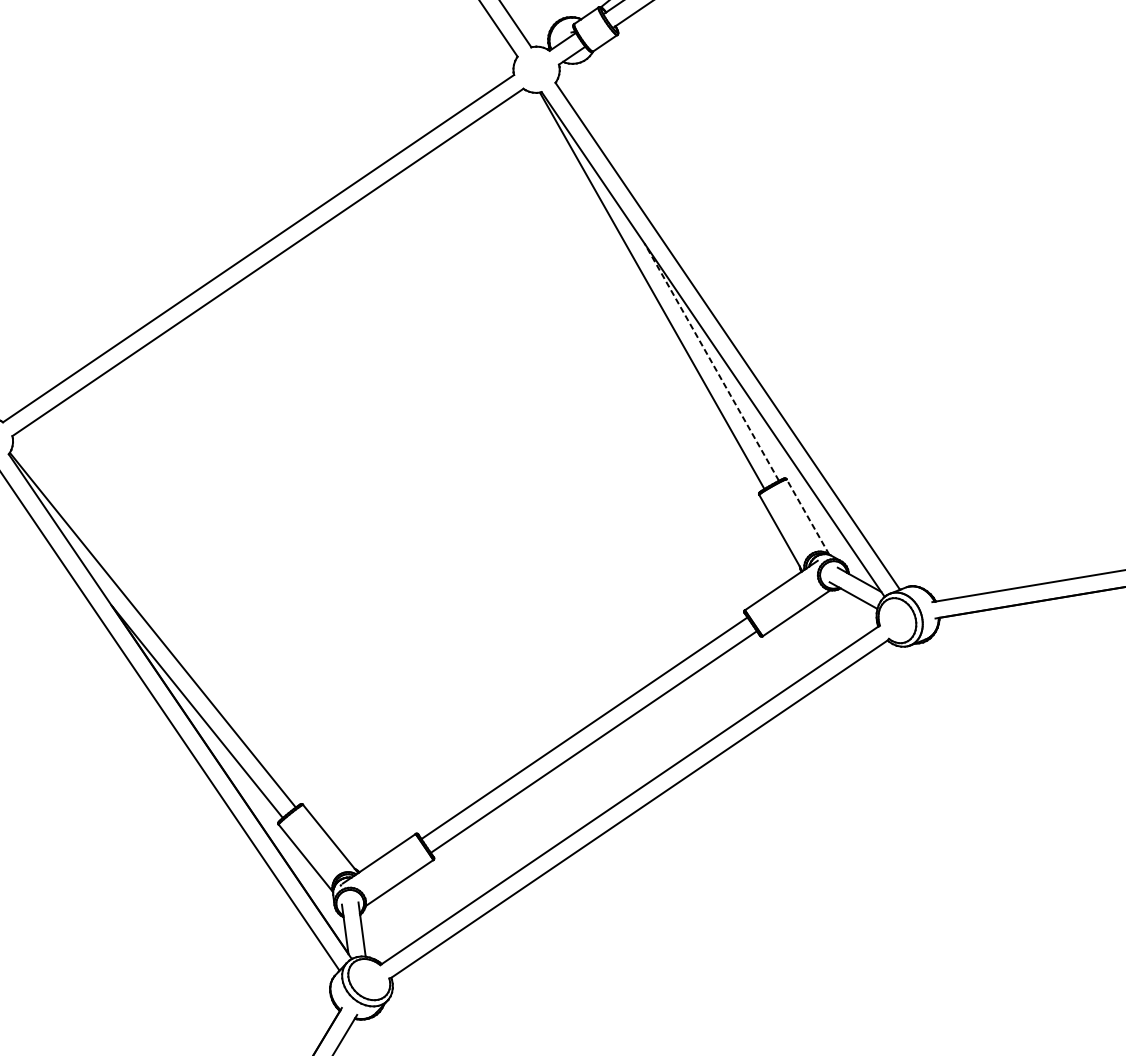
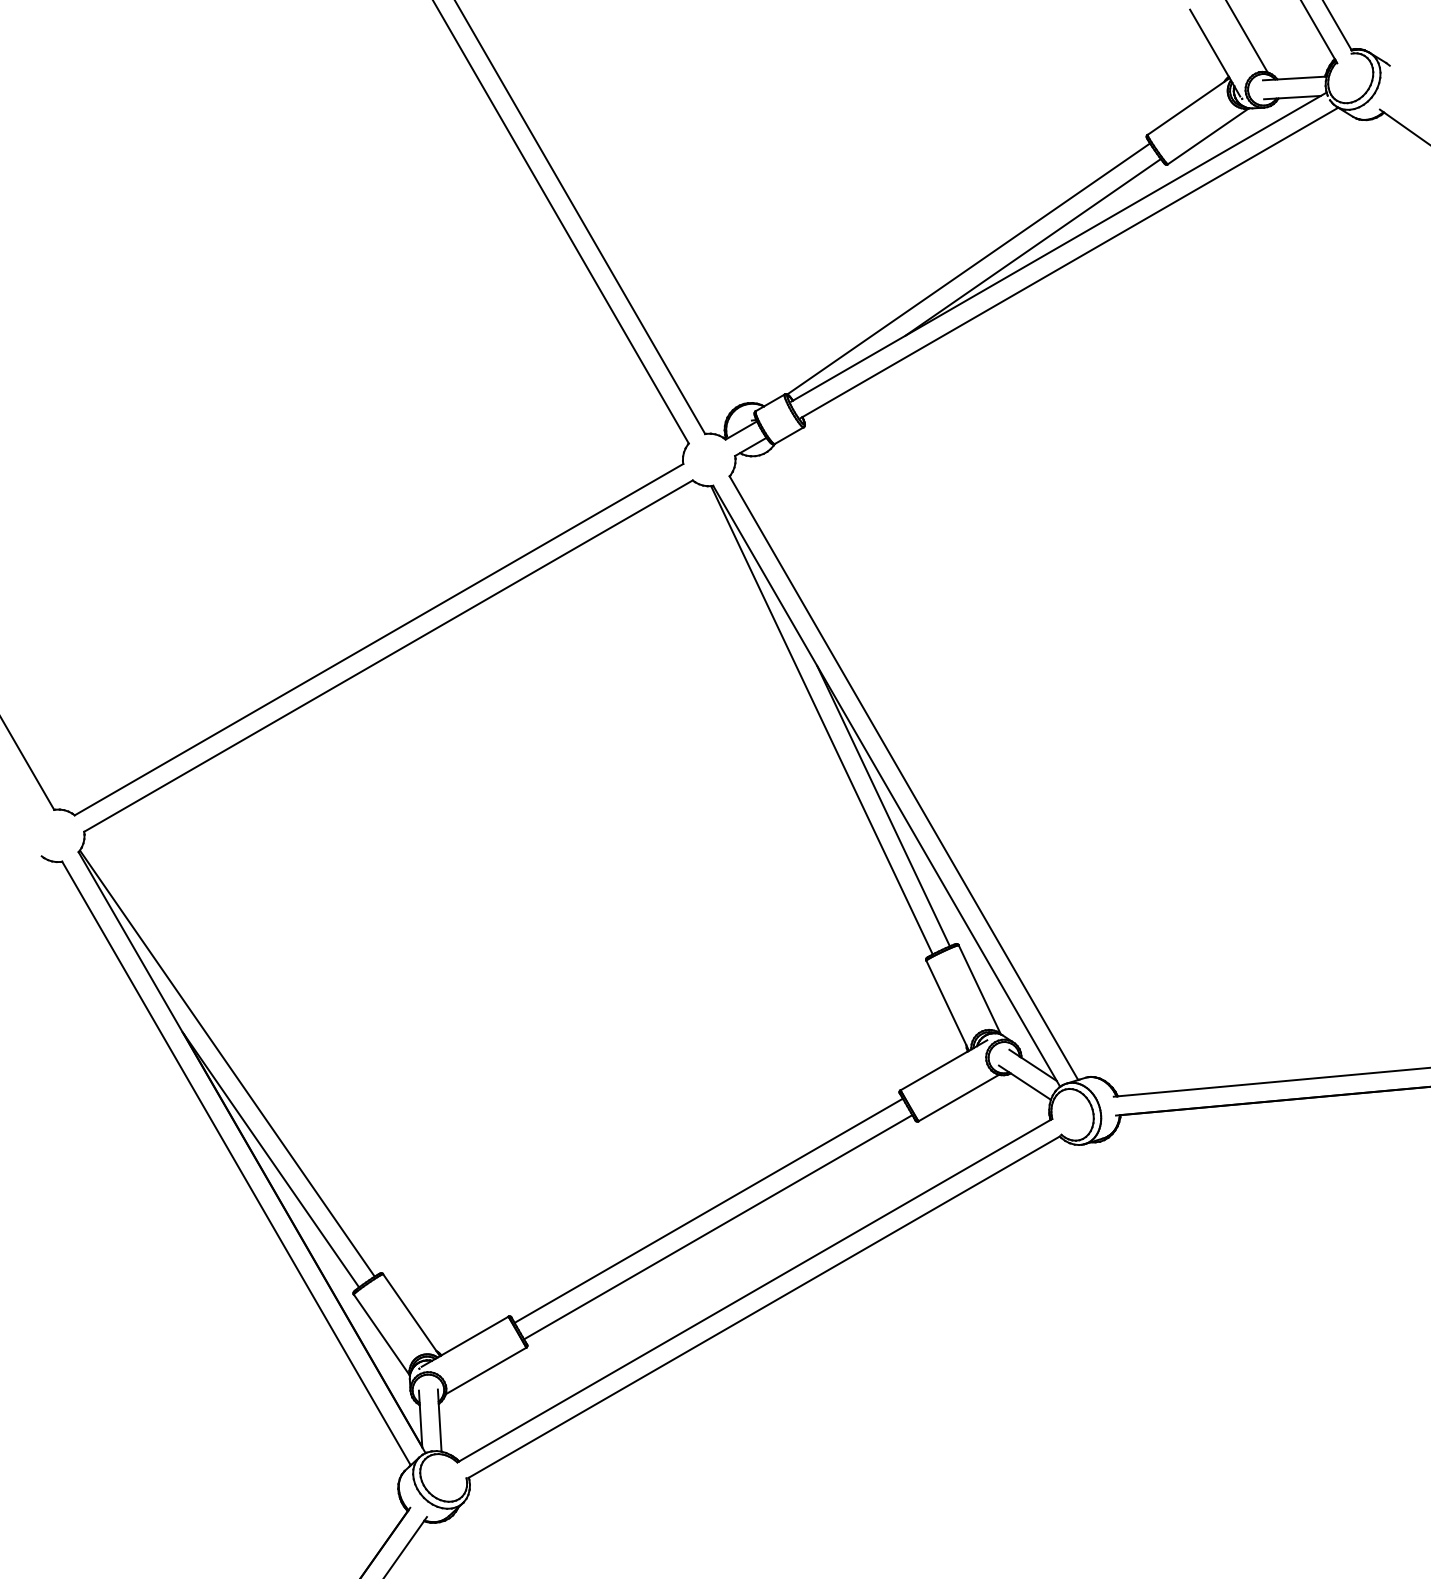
line: (711, 361) -> (883, 805), dashed -> solid
line: (807, 516) -> (979, 989), dashed -> solid

